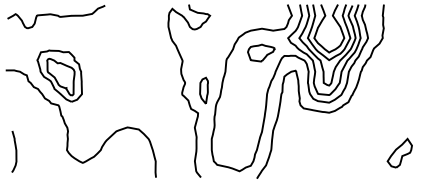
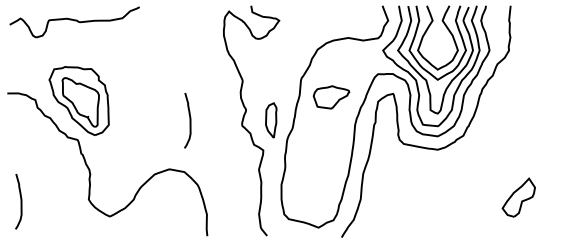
part: (261, 53) -> (331, 97), moved
curve: (142, 90) -> (189, 120), added
part: (399, 153) -> (518, 197), moved

